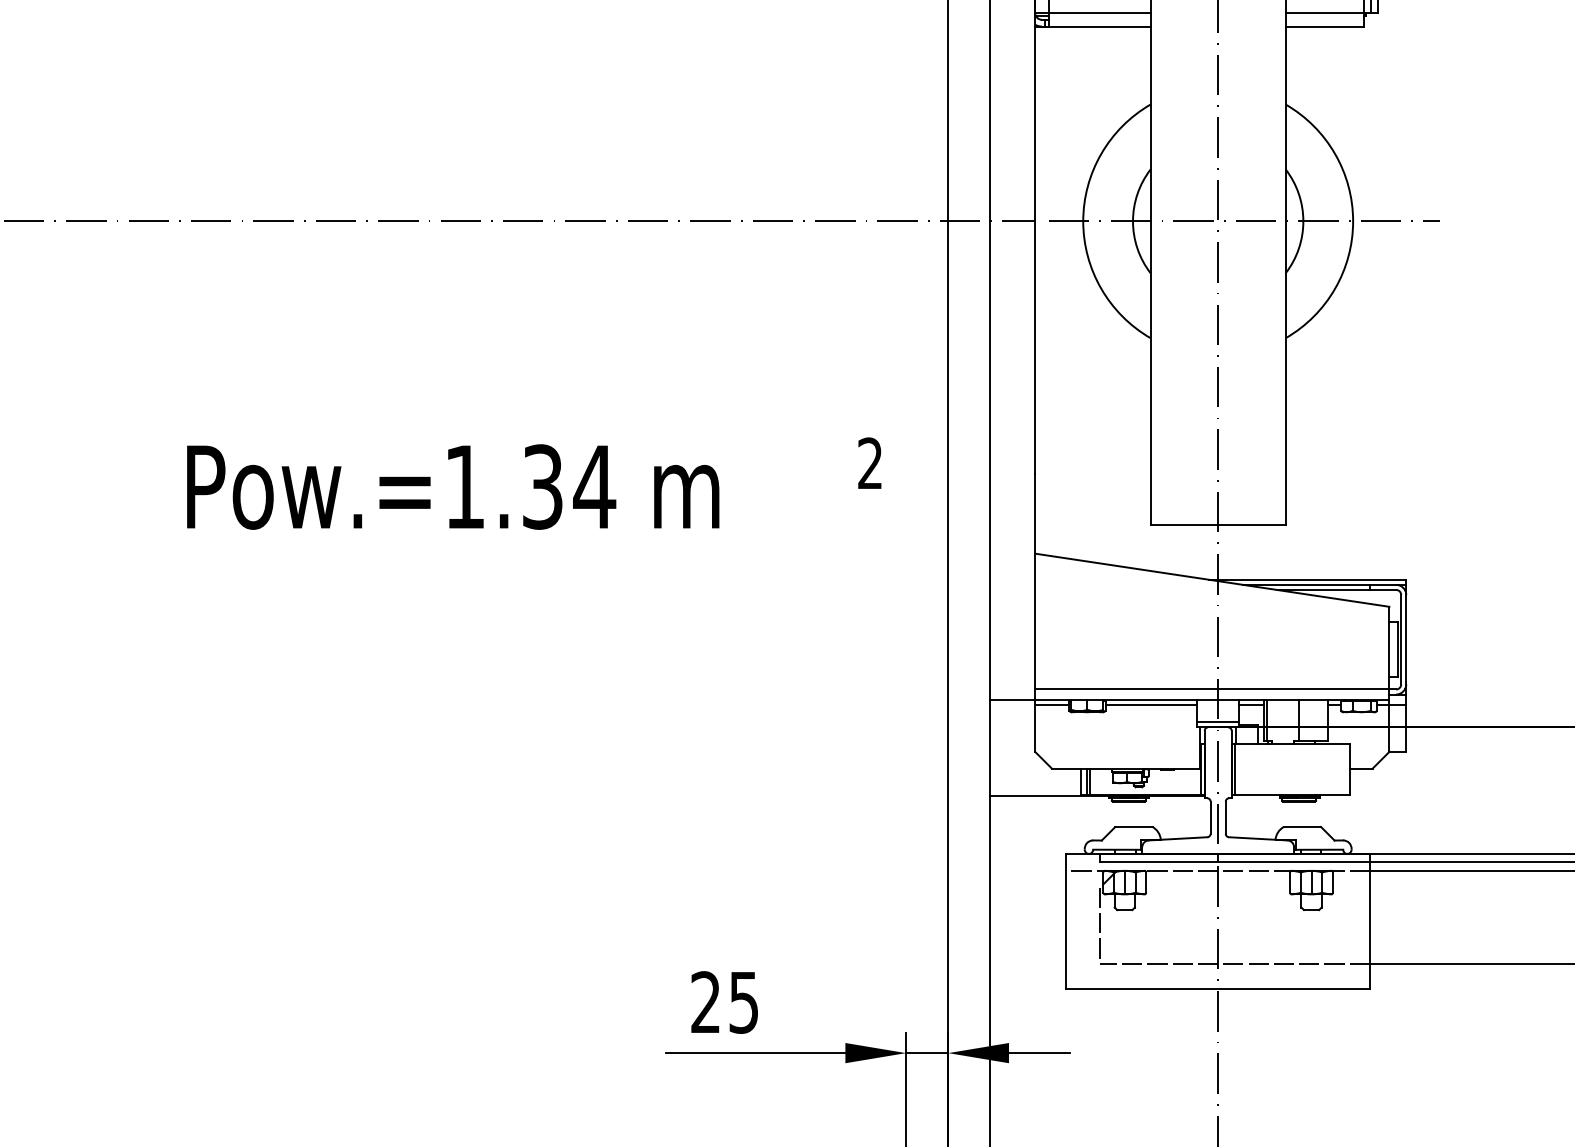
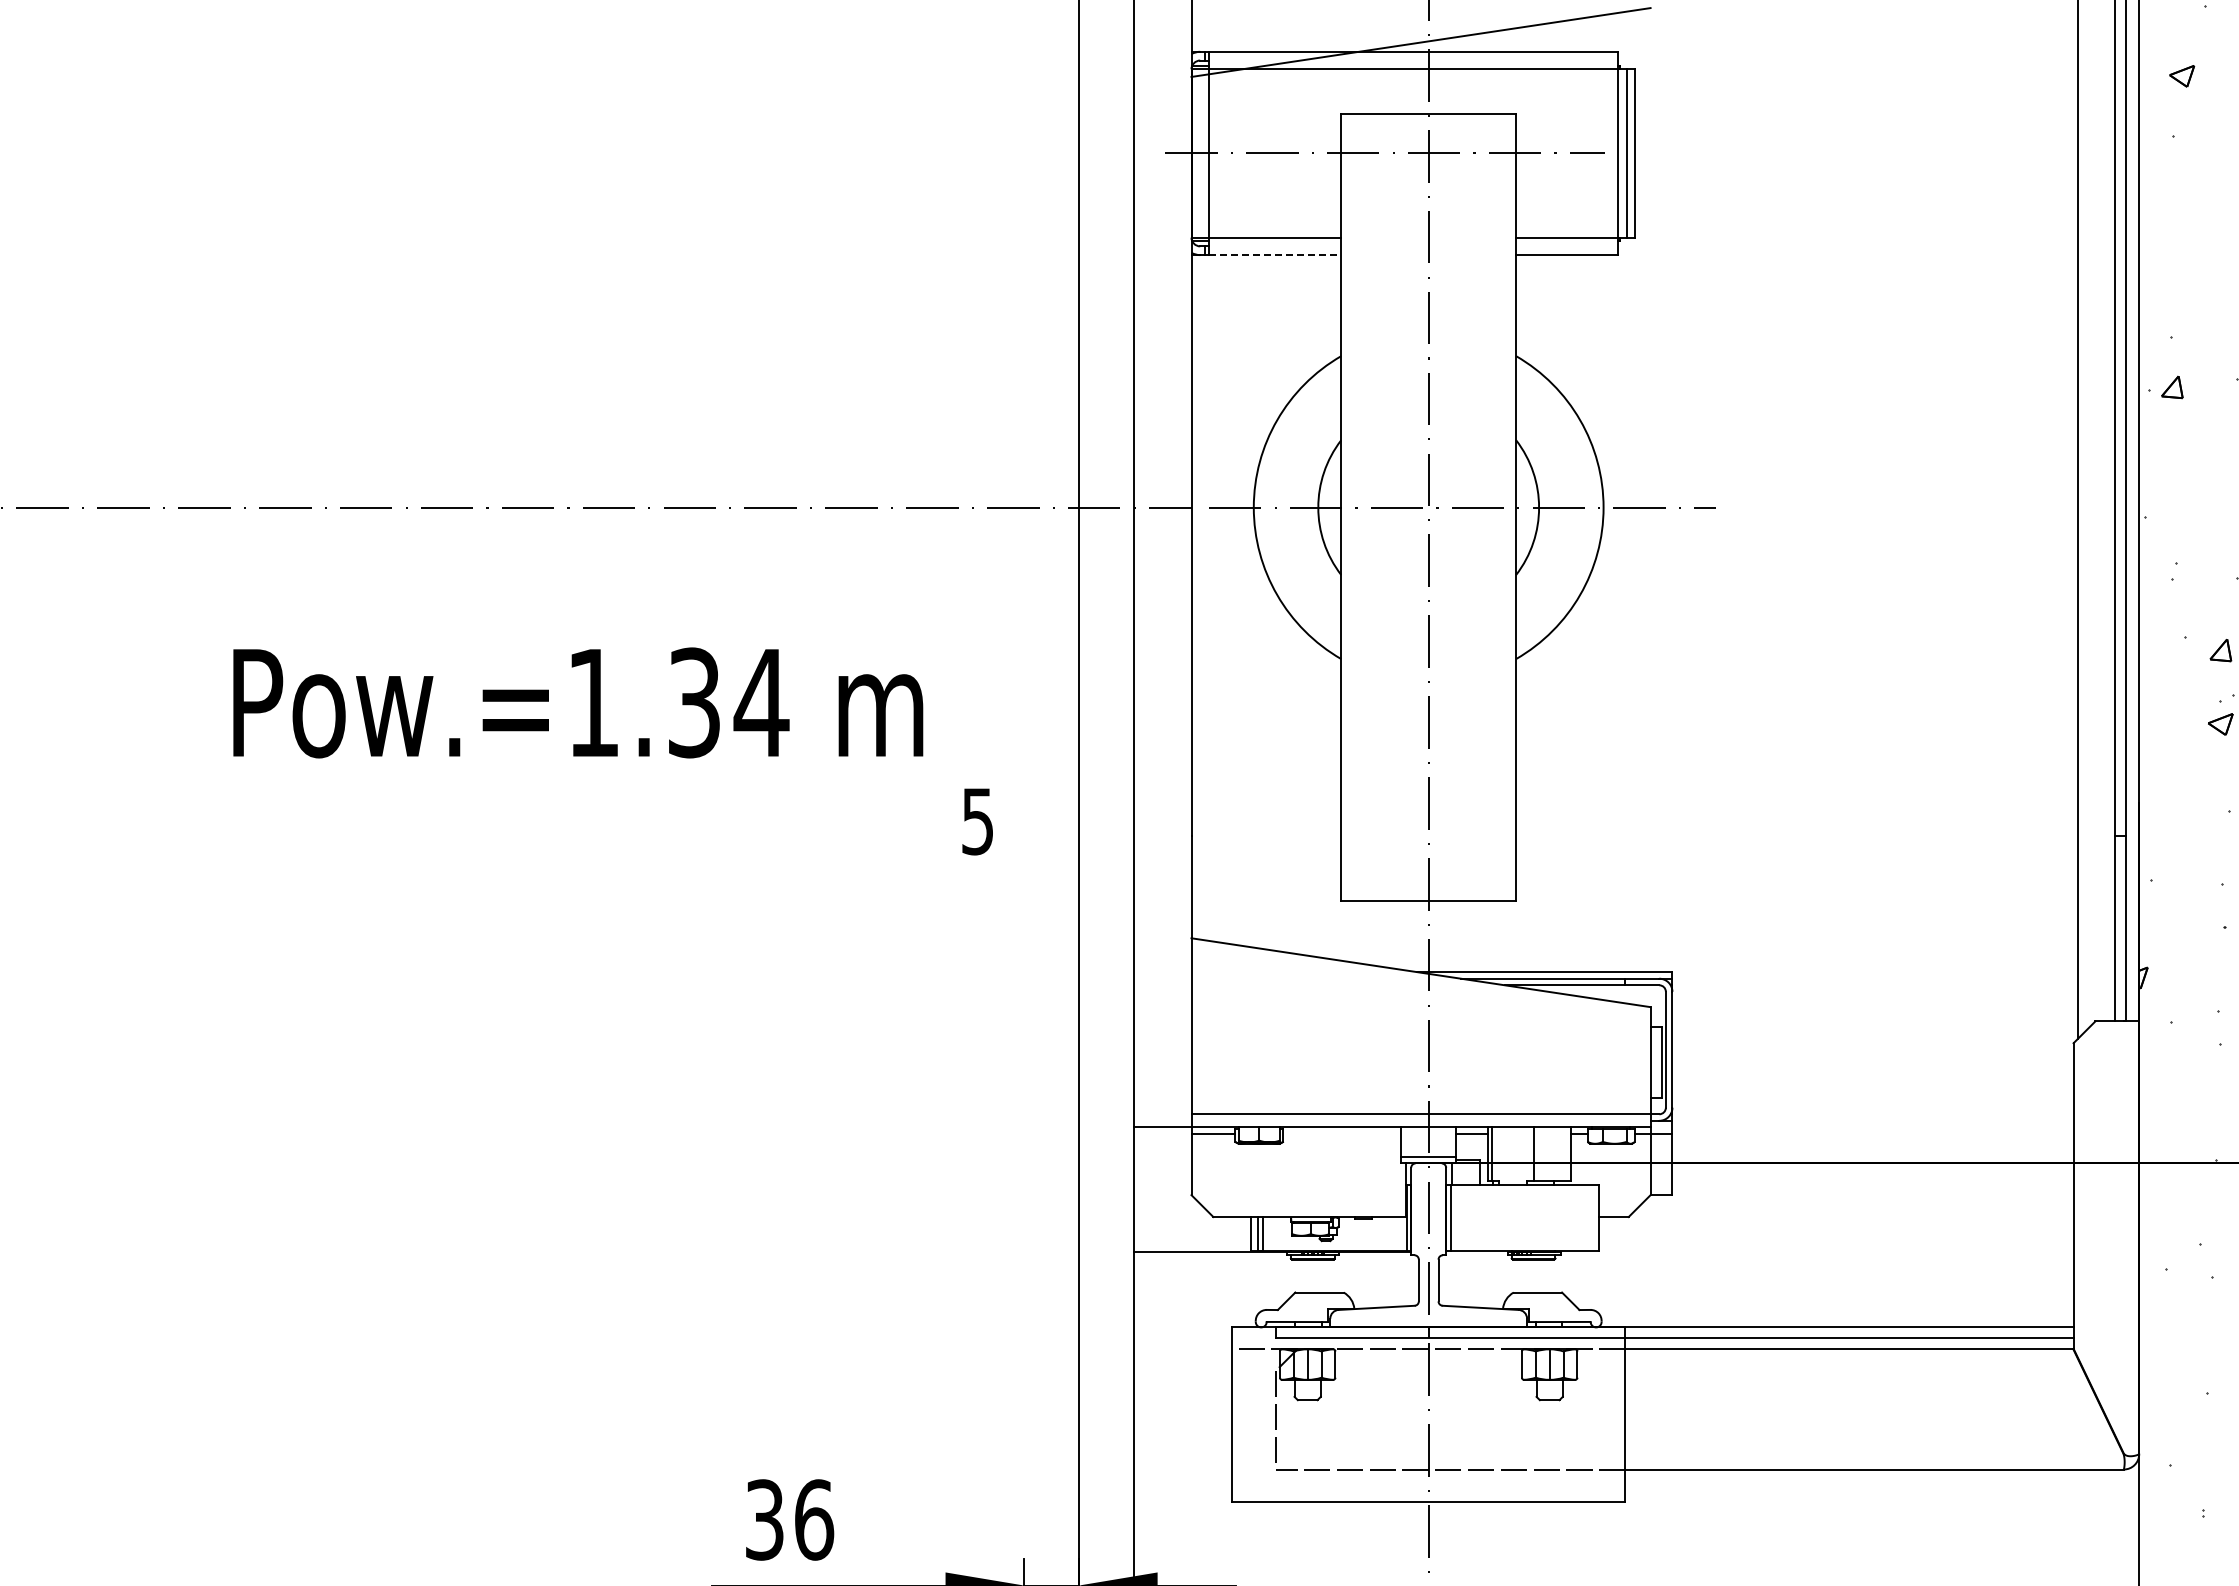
line: (1099, 26) -> (1275, 255), solid -> dashed
text: (870, 463) -> (977, 821), 2 -> 5
text: (453, 486) -> (578, 702), moved
line: (1151, 704) -> (1342, 1133), removed
text: (725, 1002) -> (790, 1519), 25 -> 36

